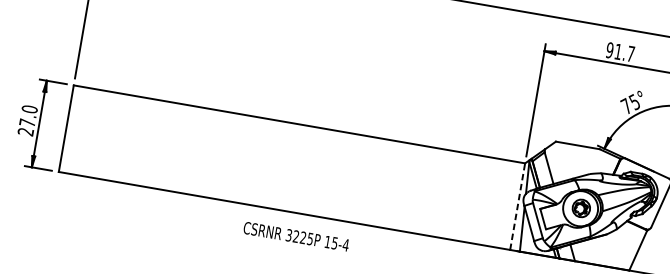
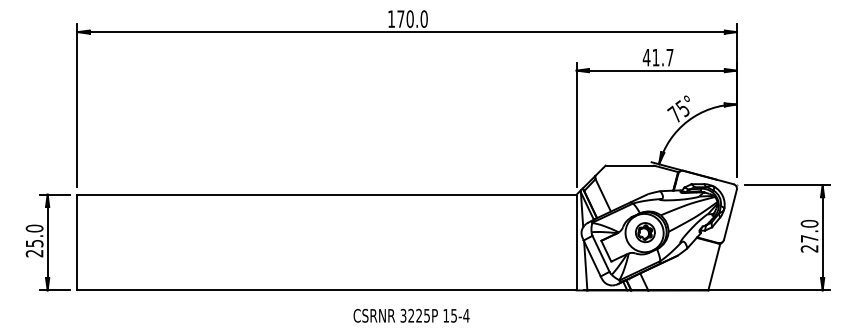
text: (609, 50) -> (646, 57), 91.7 -> 41.7
text: (27, 122) -> (34, 243), 27.0 -> 25.0
line: (517, 206) -> (576, 242), dashed -> solid
text: (296, 236) -> (411, 315), moved

